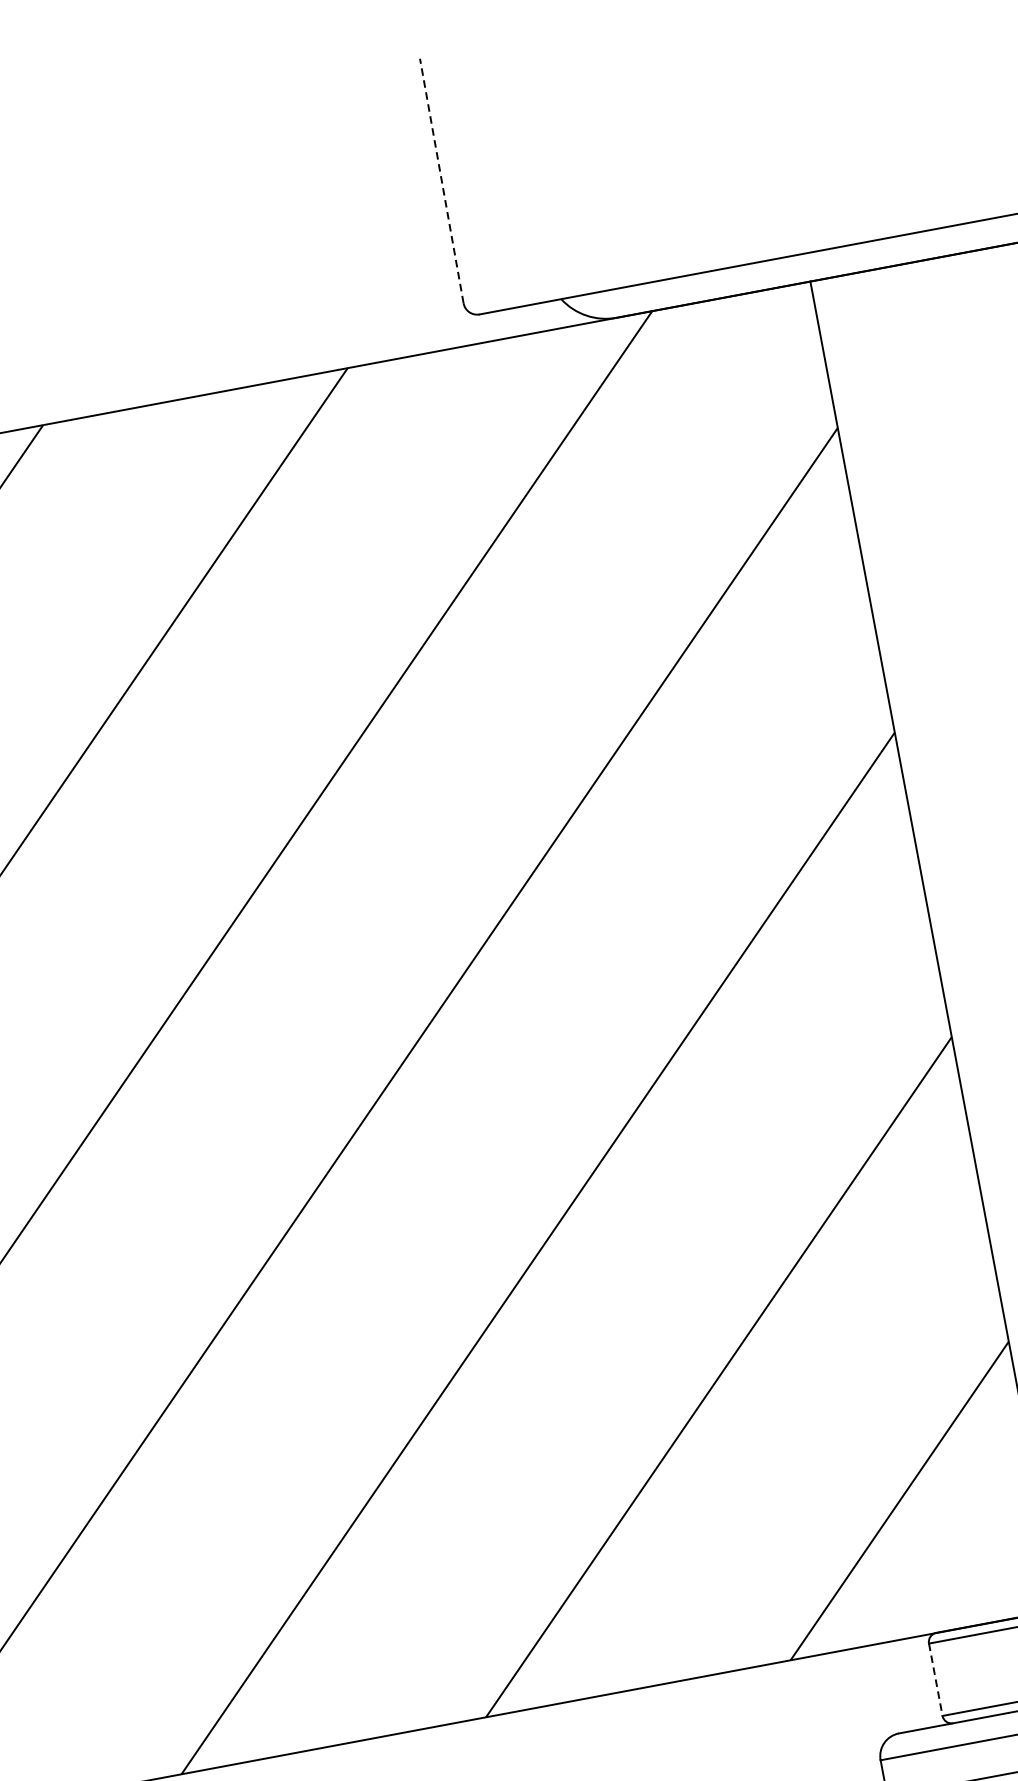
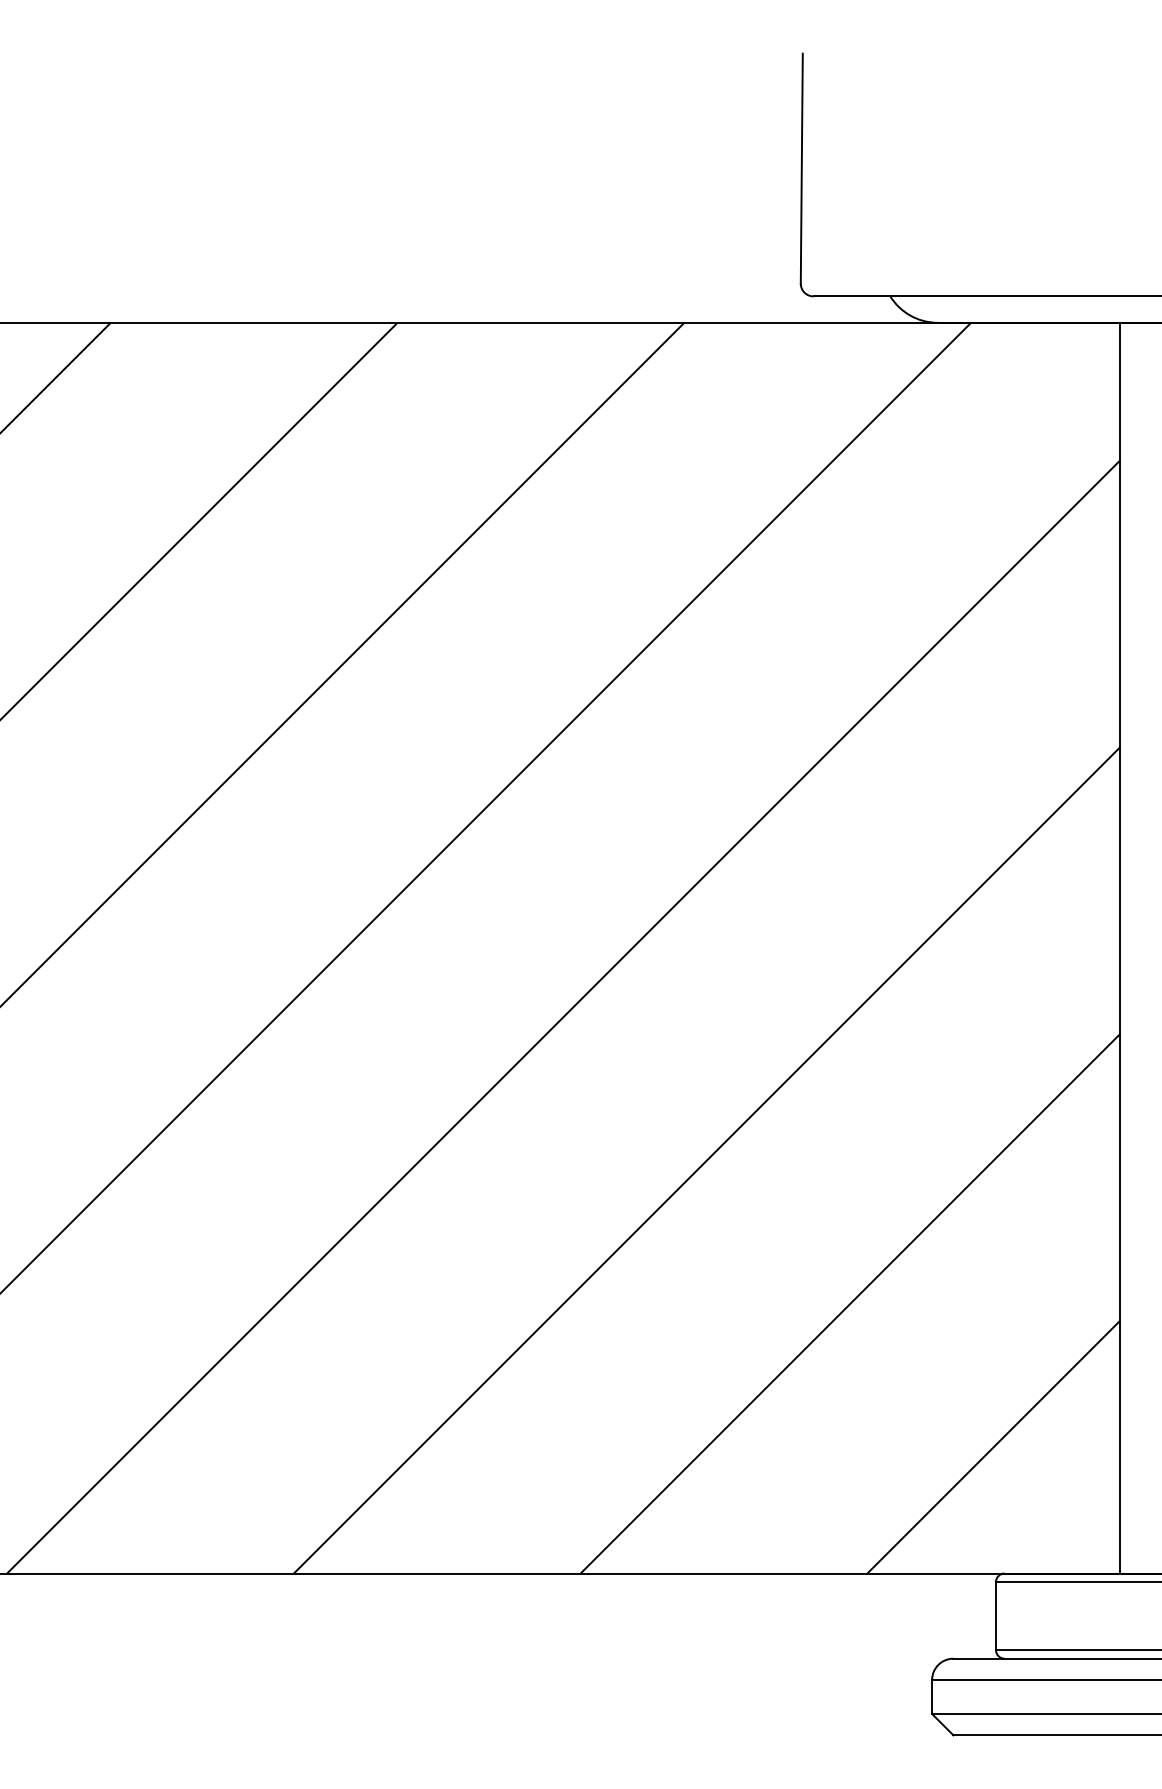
line: (441, 180) -> (801, 168), dashed -> solid
line: (936, 1680) -> (996, 1616), dashed -> solid

